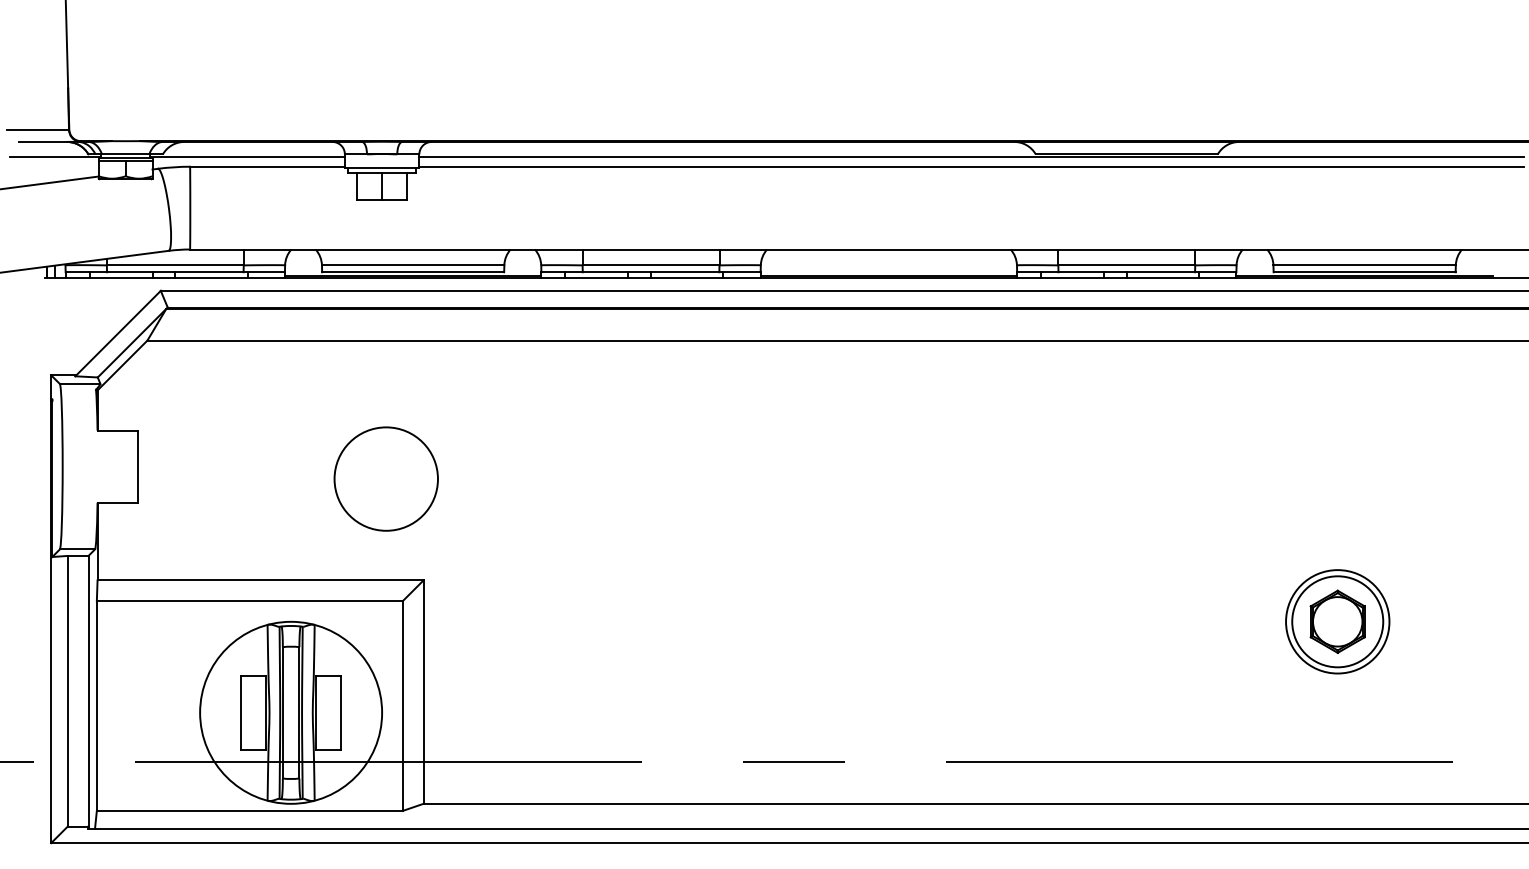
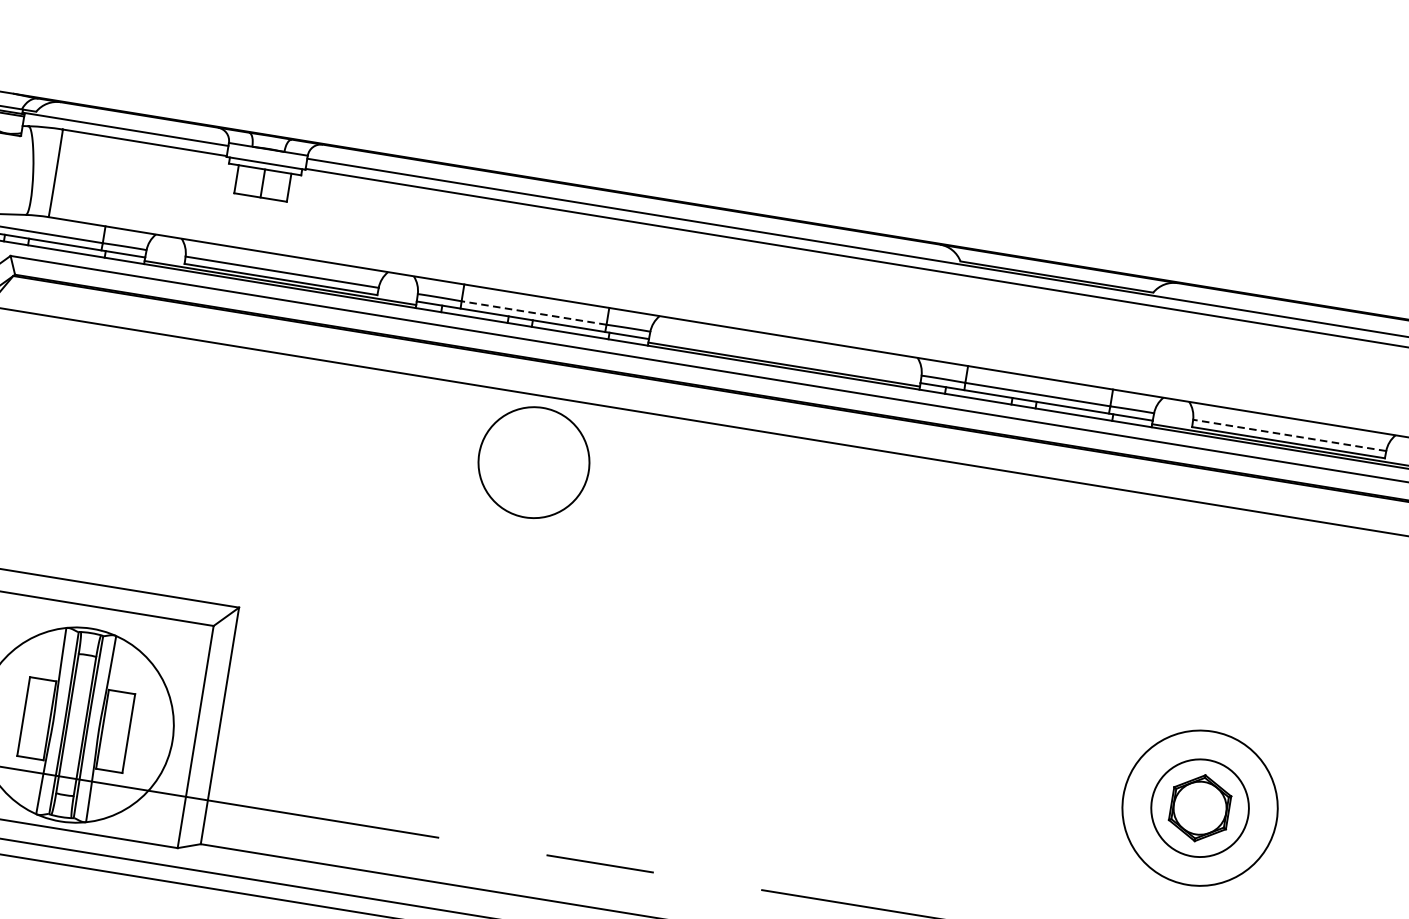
line: (650, 265) -> (533, 313), solid -> dashed
line: (1364, 265) -> (1289, 435), solid -> dashed
circle: (385, 478) -> (533, 461), moved
circle: (1337, 621) -> (1199, 807), size x1.4

